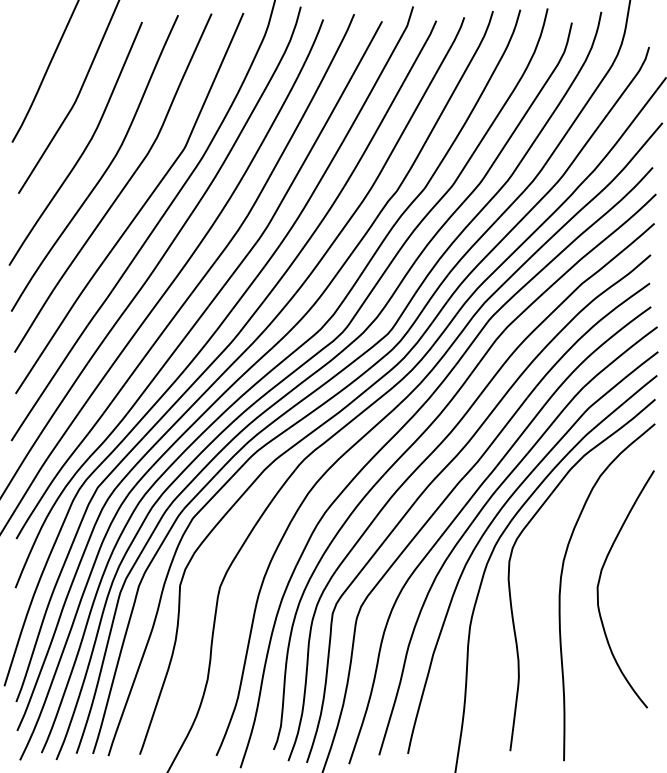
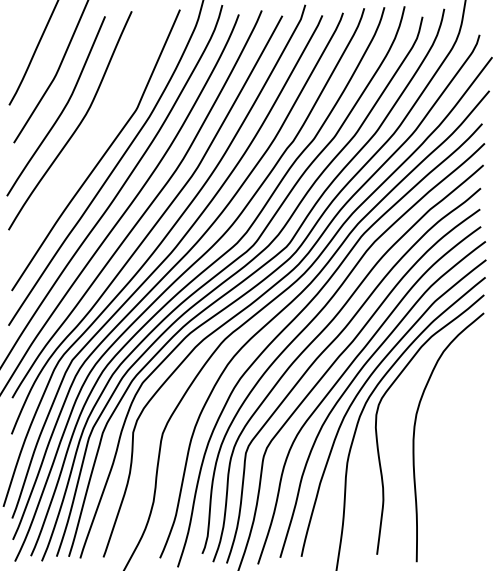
curve: (121, 189) -> (89, 140), removed
curve: (599, 584) -> (442, 431), removed

